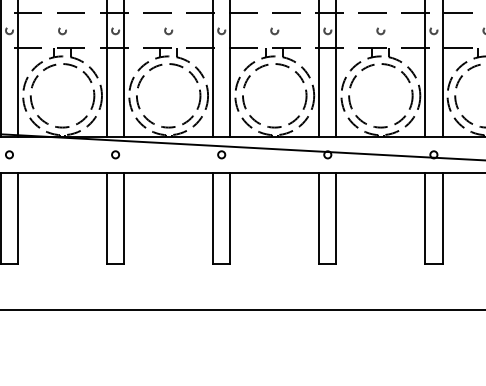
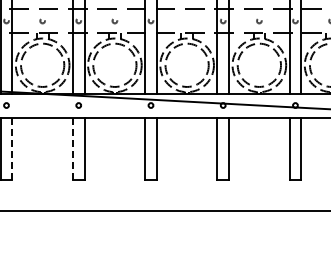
circle: (273, 31) -> (186, 21), removed
line: (18, 219) -> (12, 149), solid -> dashed
line: (106, 219) -> (72, 149), solid -> dashed

